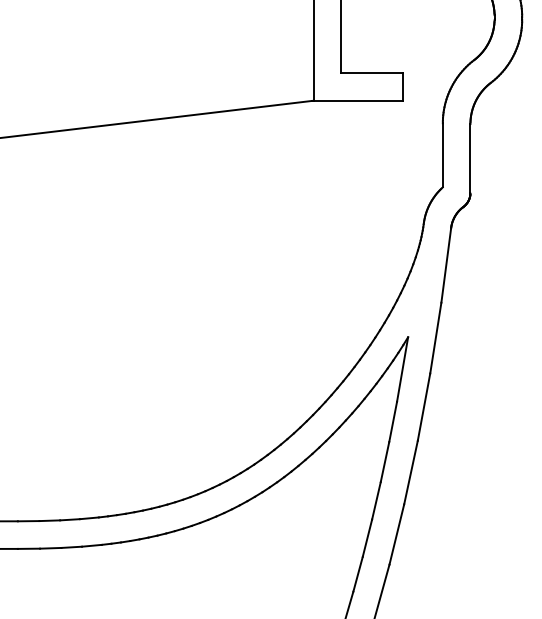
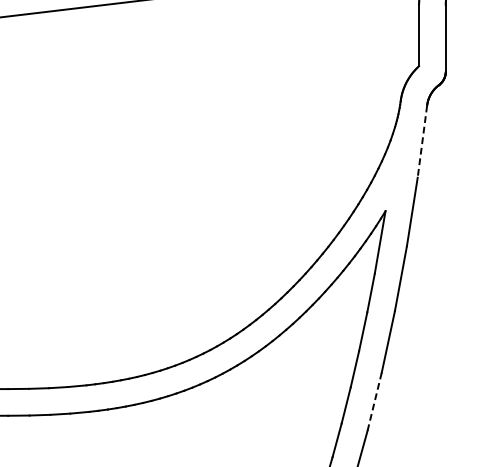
line: (446, 265) -> (422, 141), solid -> dashed
line: (396, 534) -> (374, 401), solid -> dashed

